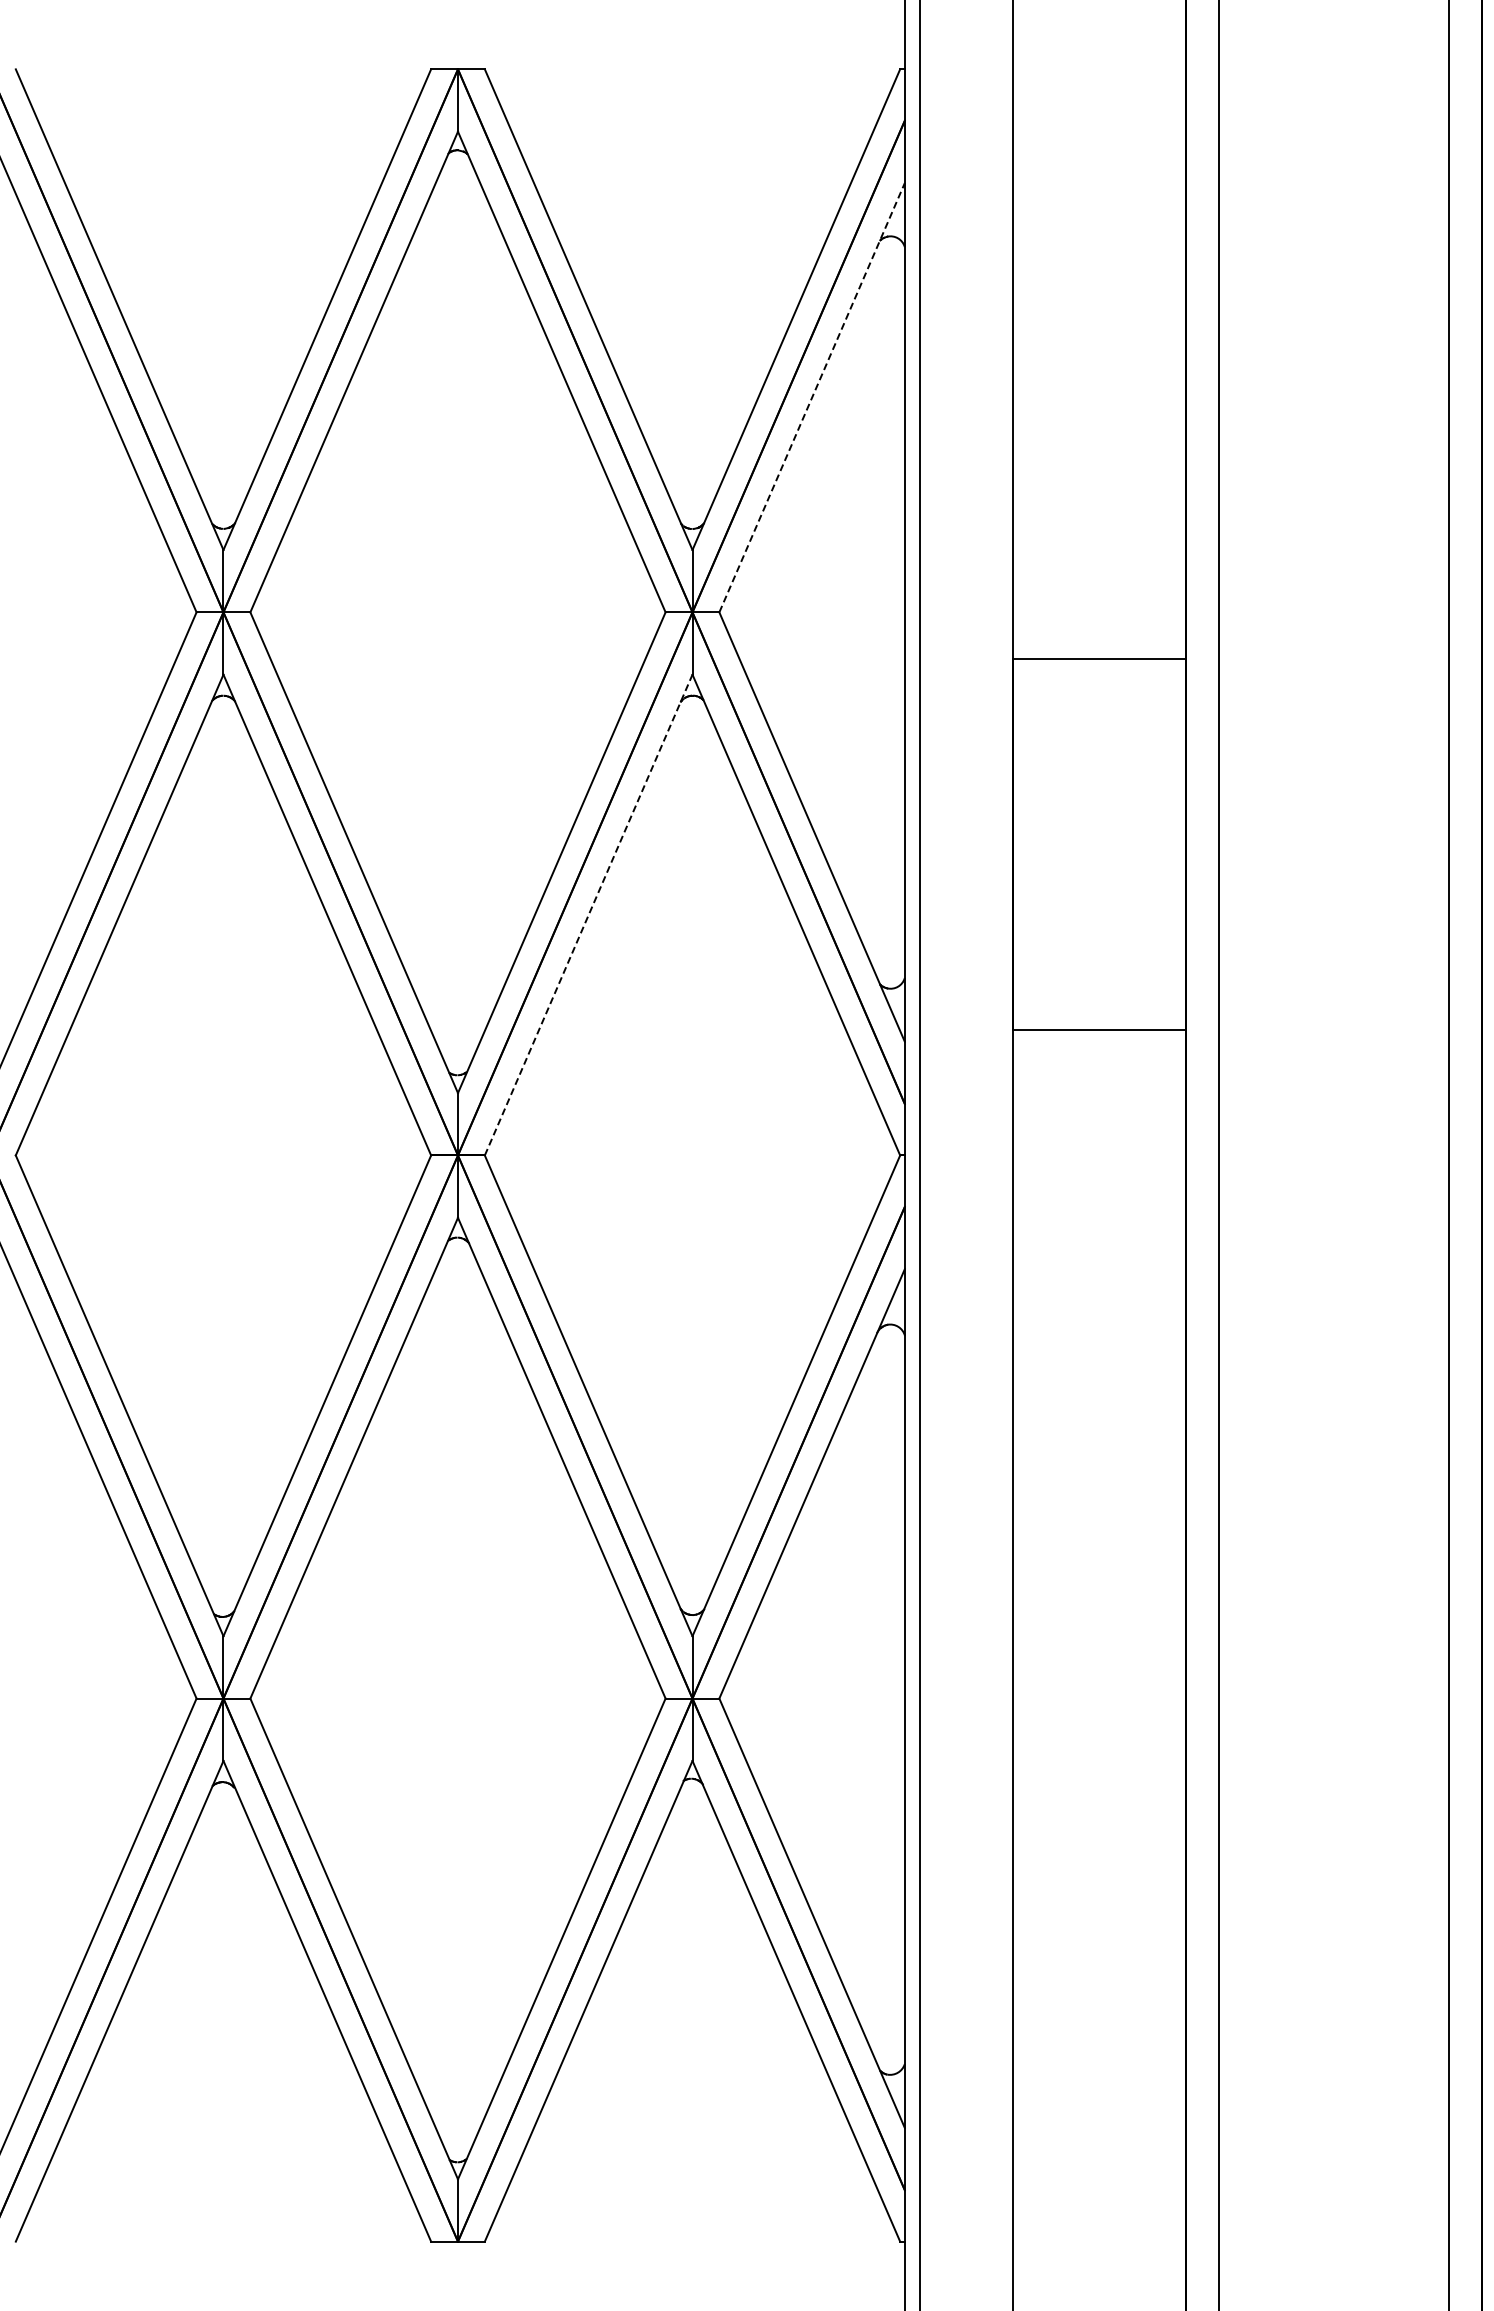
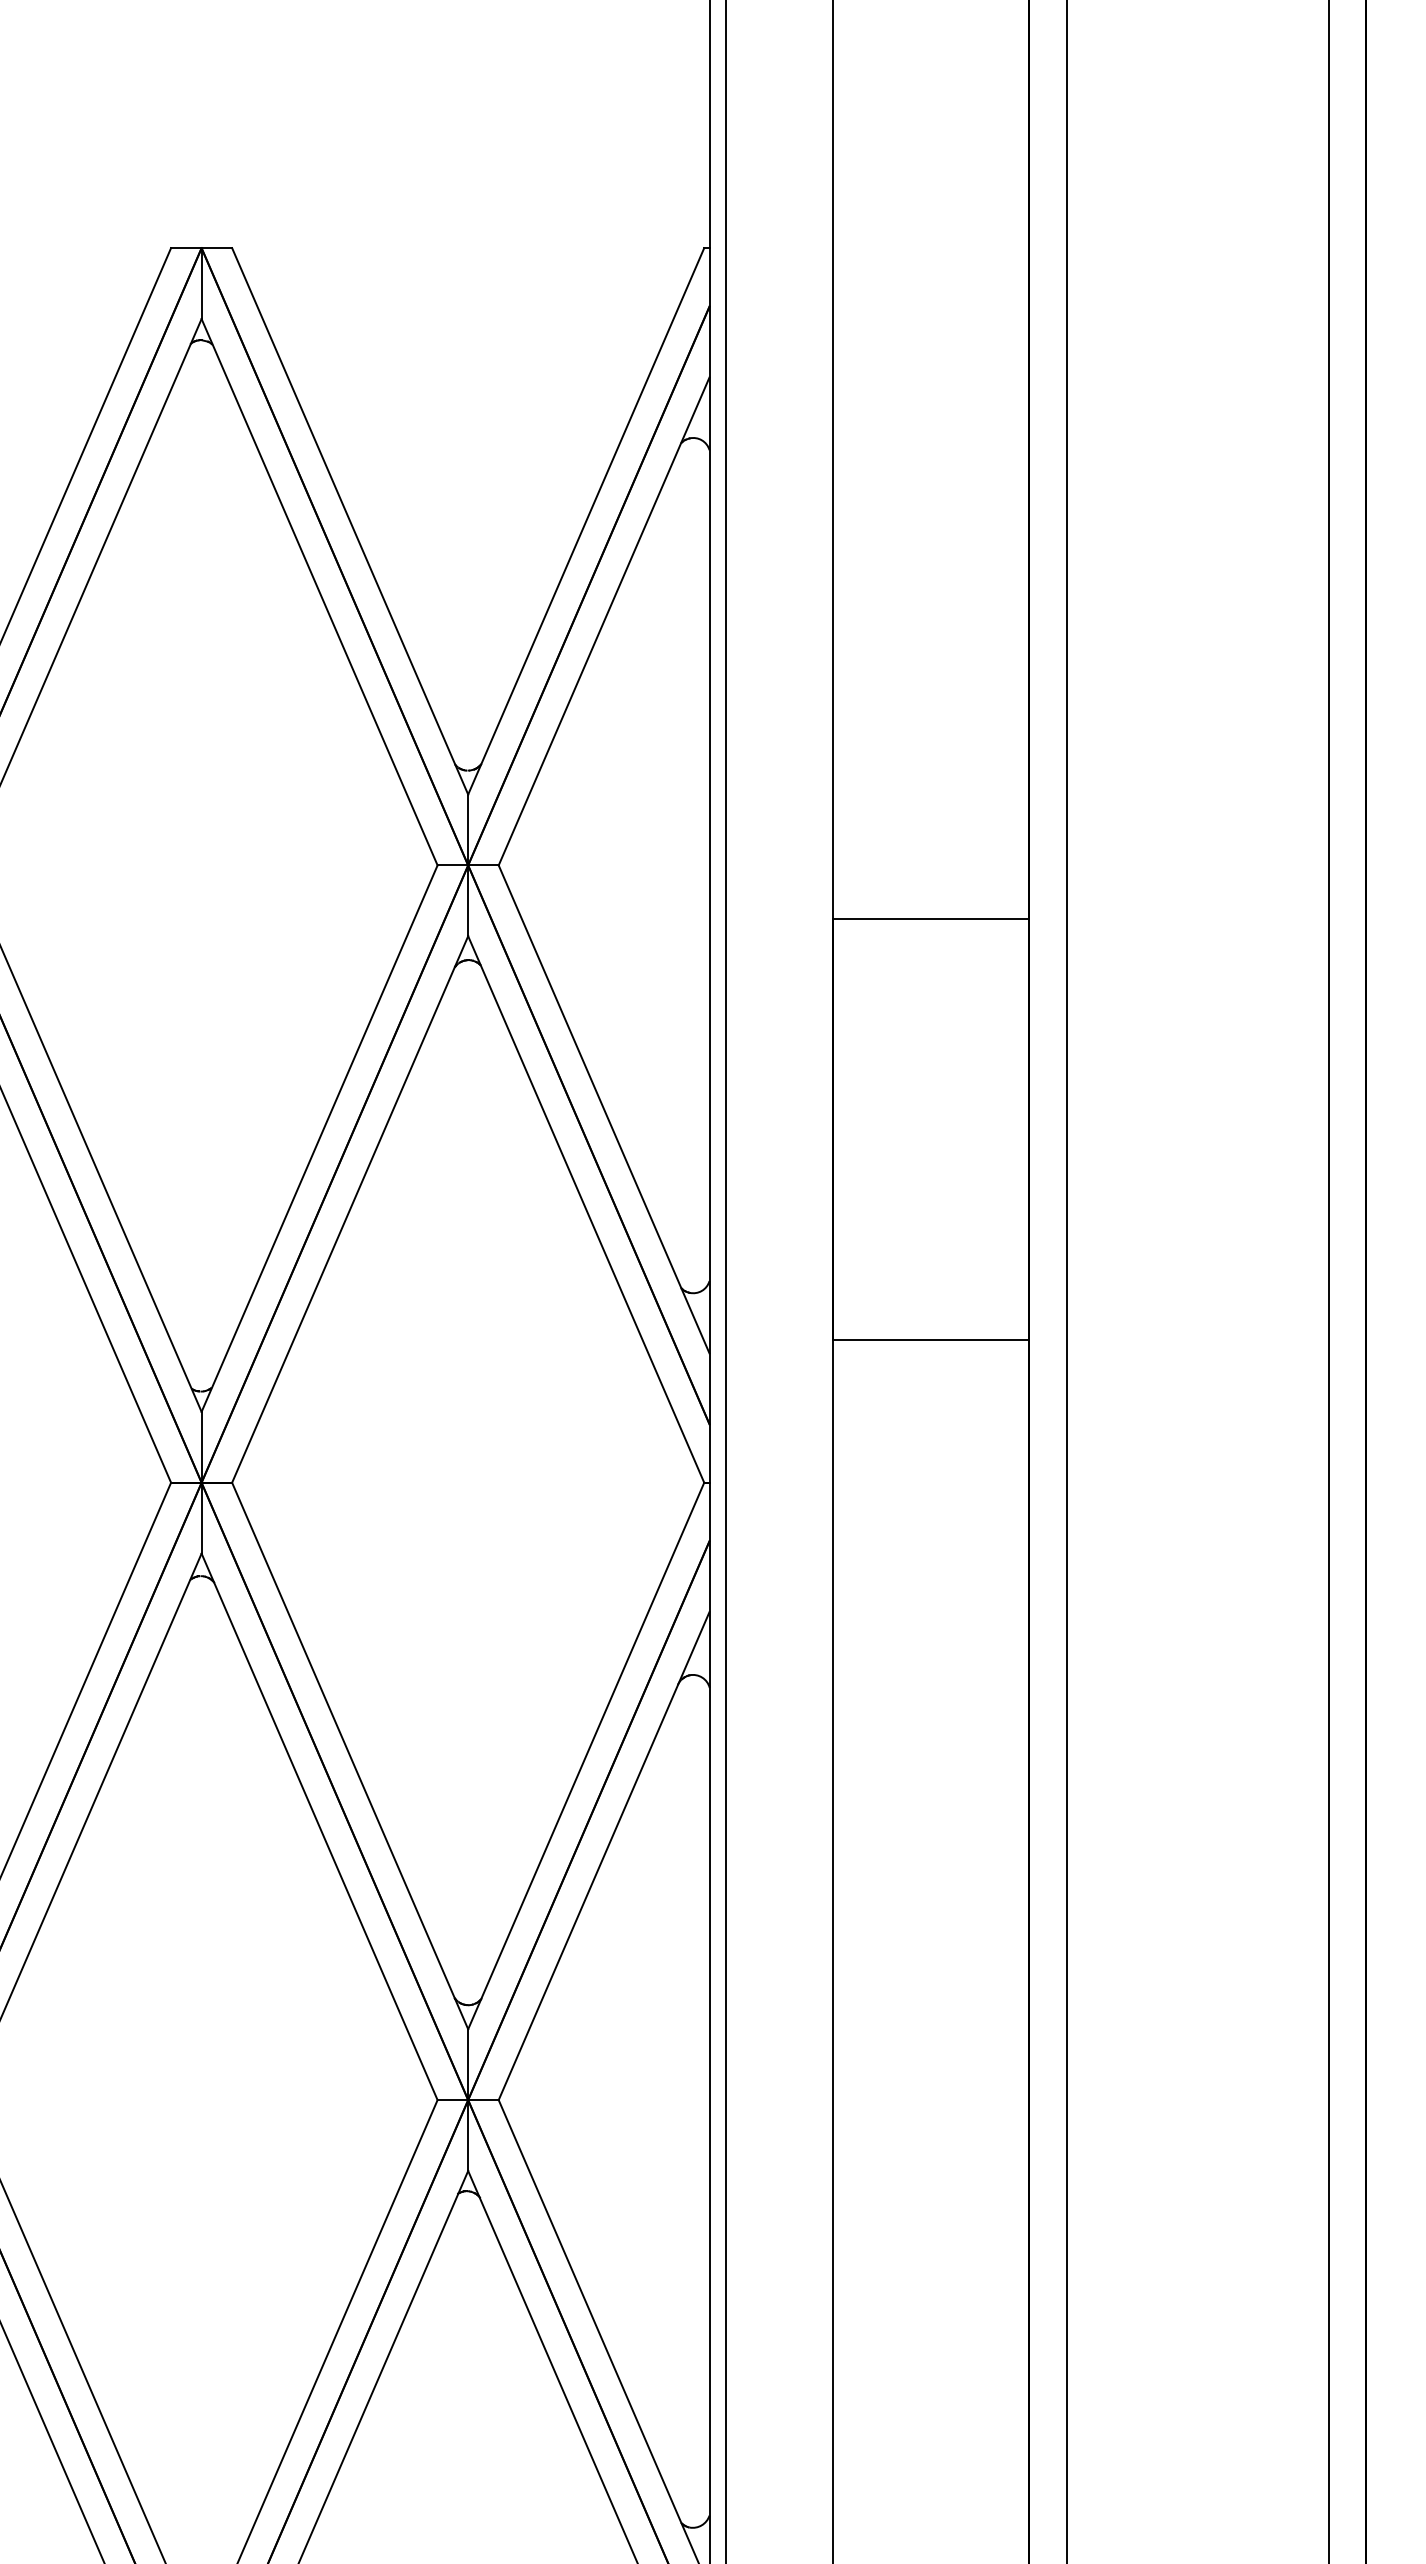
line: (812, 397) -> (604, 621), dashed -> solid
line: (588, 915) -> (349, 1209), dashed -> solid

